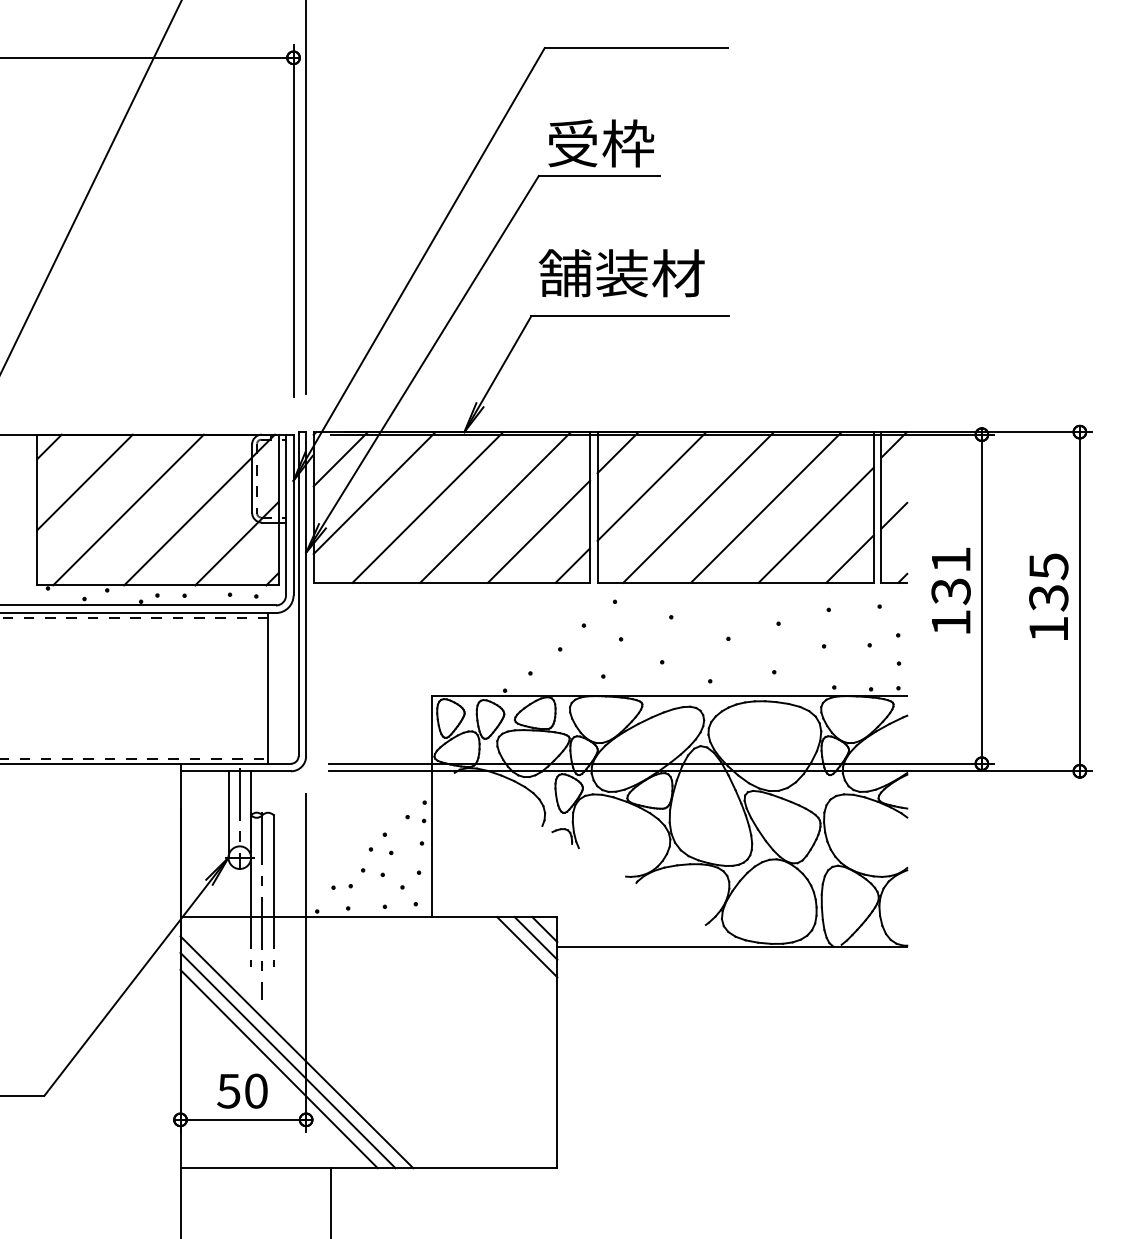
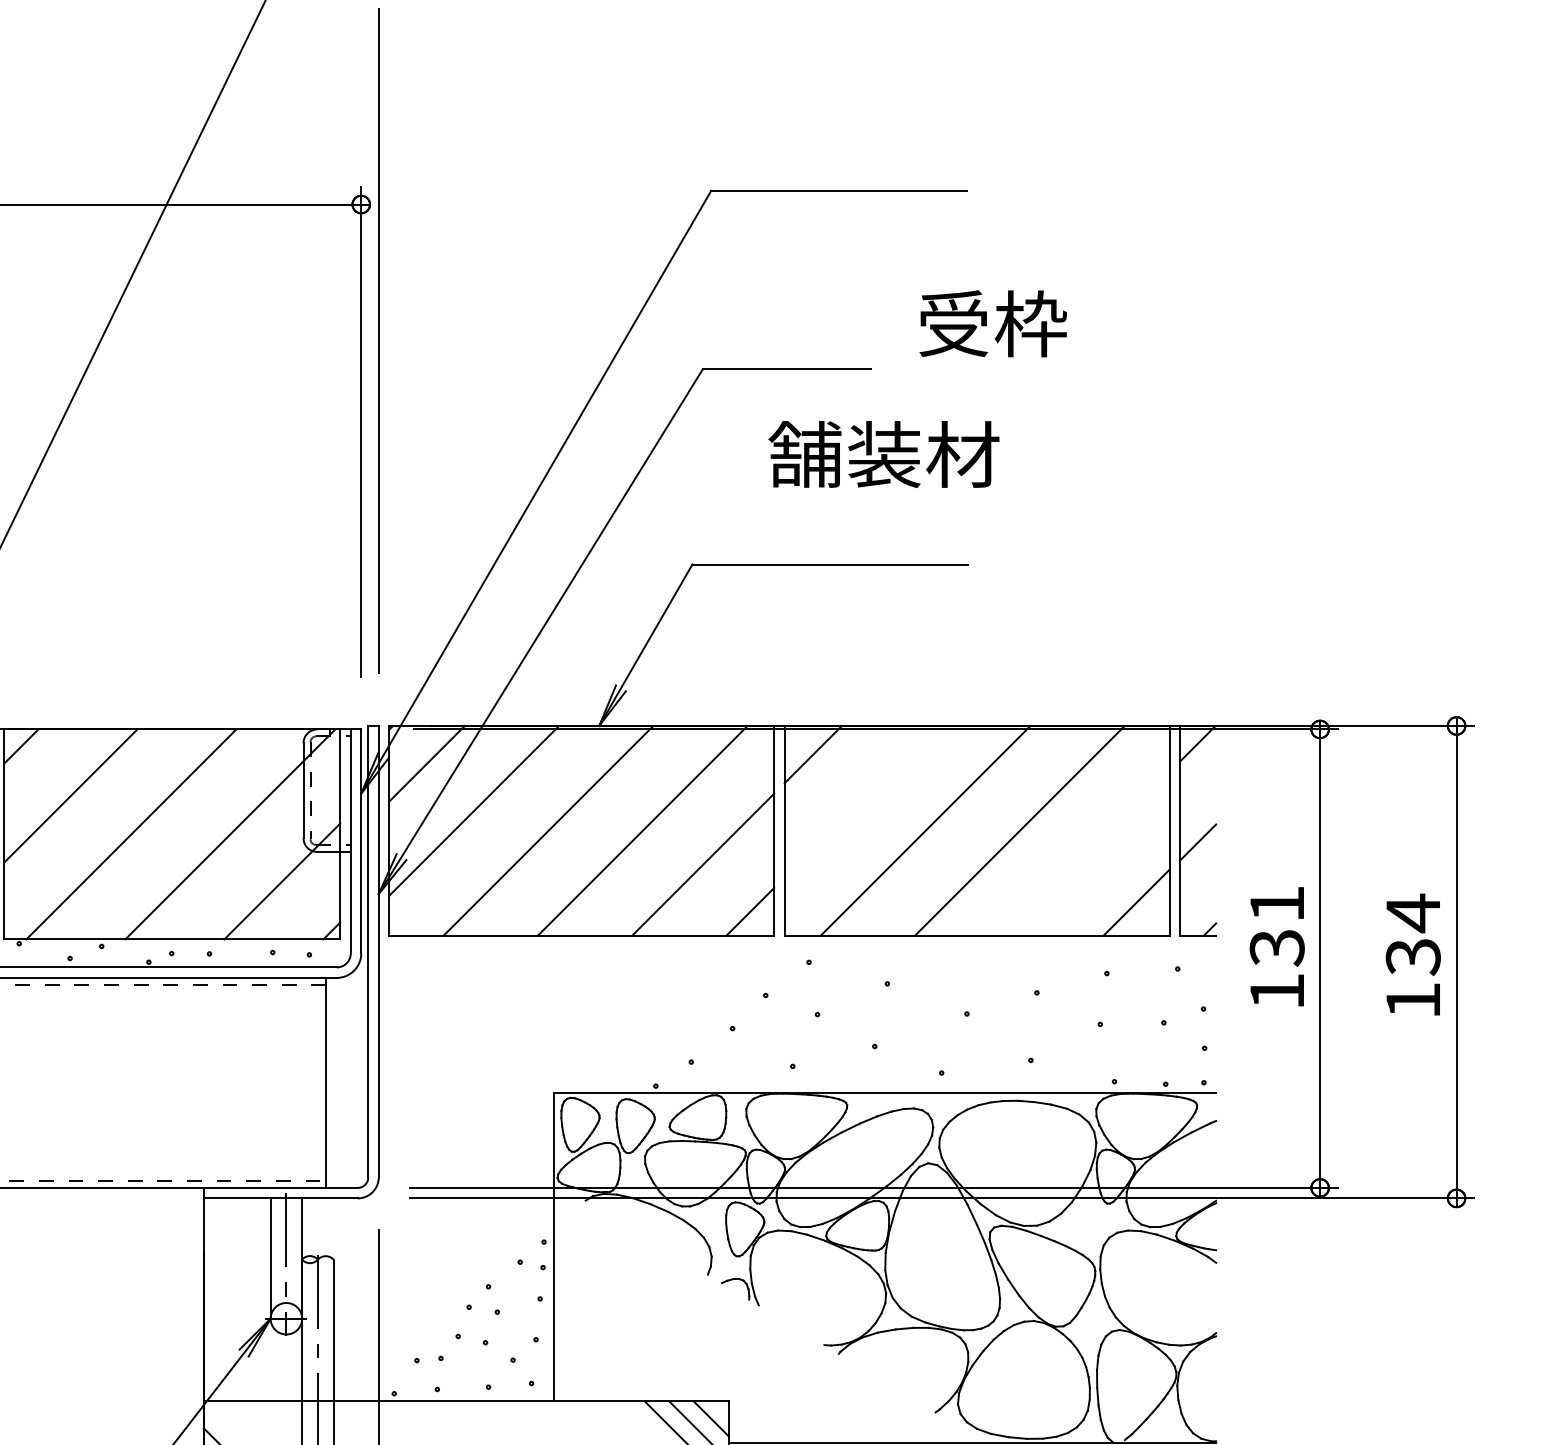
text: (601, 143) -> (993, 323), moved
text: (621, 273) -> (883, 454), moved
line: (651, 486) -> (859, 801), removed
line: (815, 524) -> (1088, 854), removed
text: (1048, 566) -> (1412, 913), 135 -> 134

